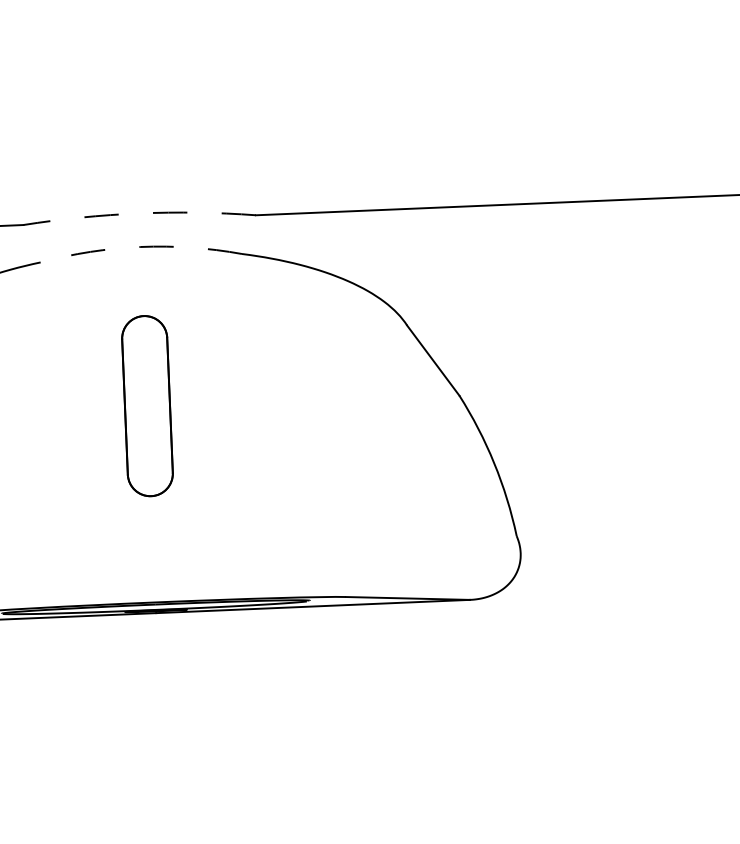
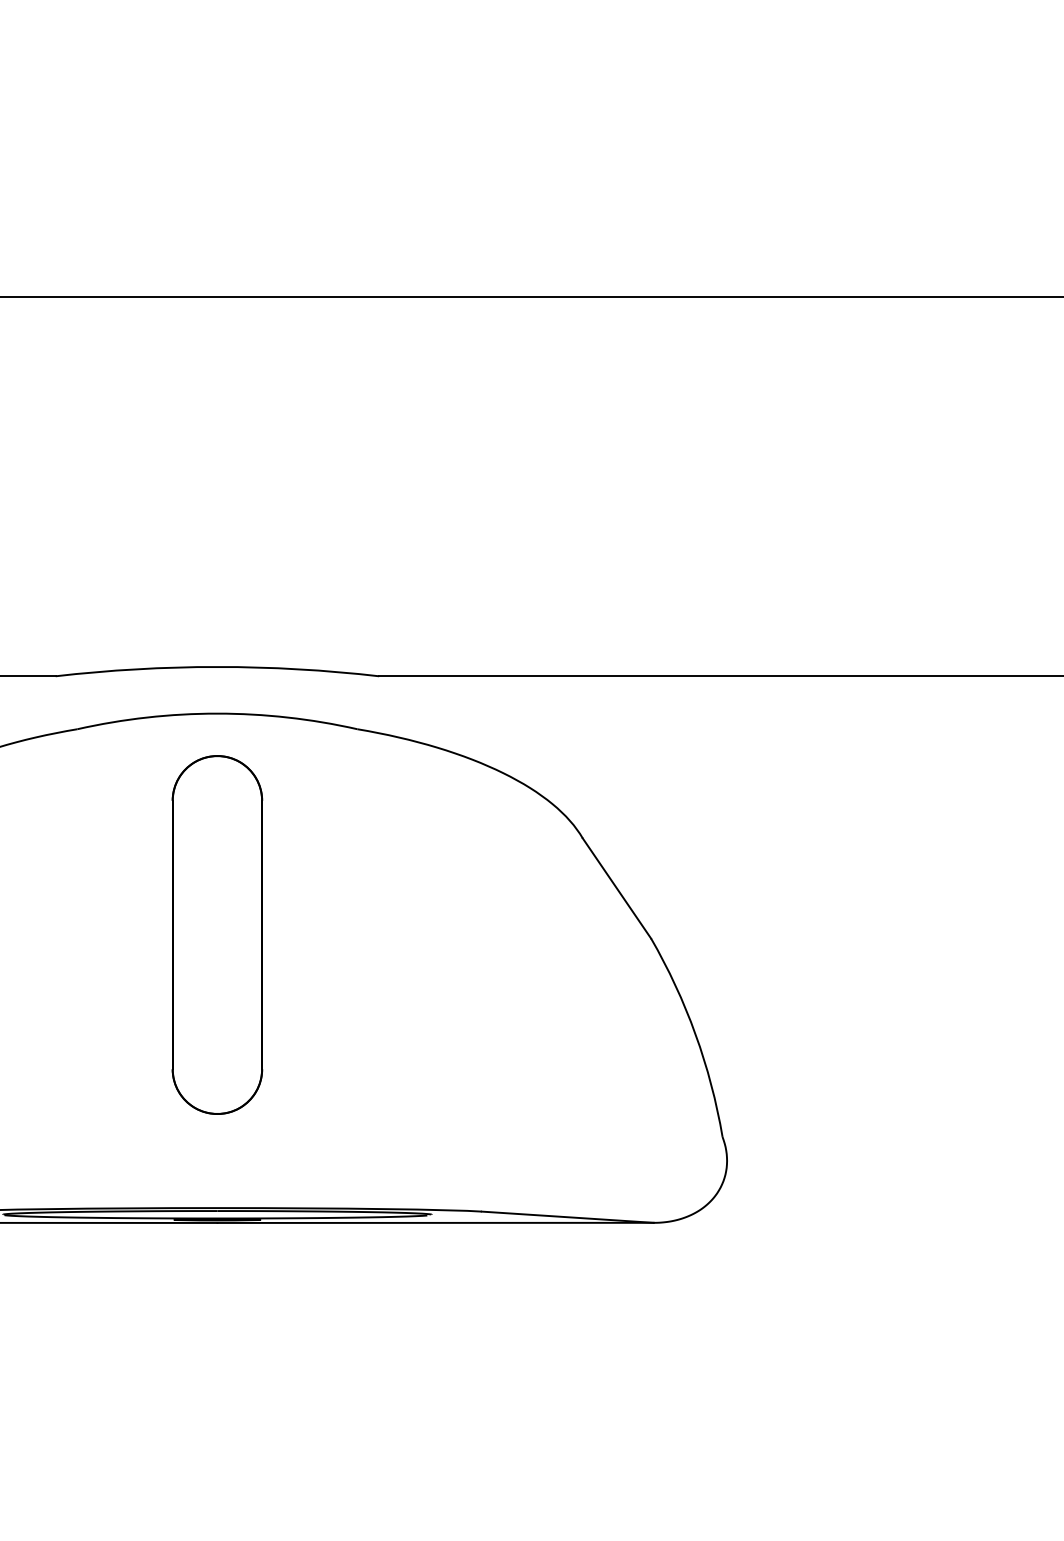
arc: (139, 213) -> (217, 666), dashed -> solid
arc: (140, 246) -> (217, 713), dashed -> solid
part: (147, 405) -> (217, 934), size x1.43

